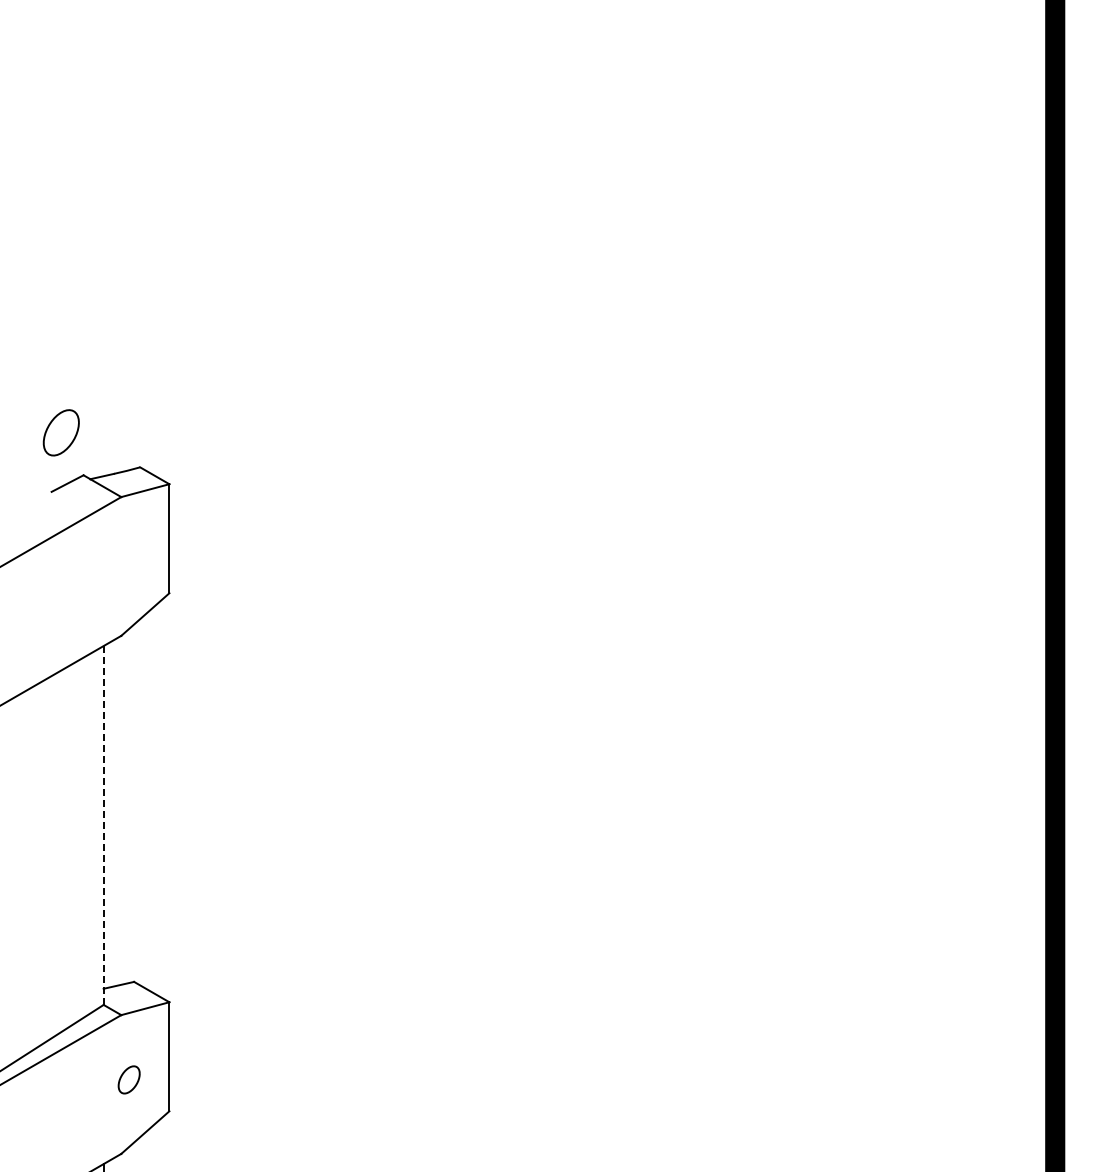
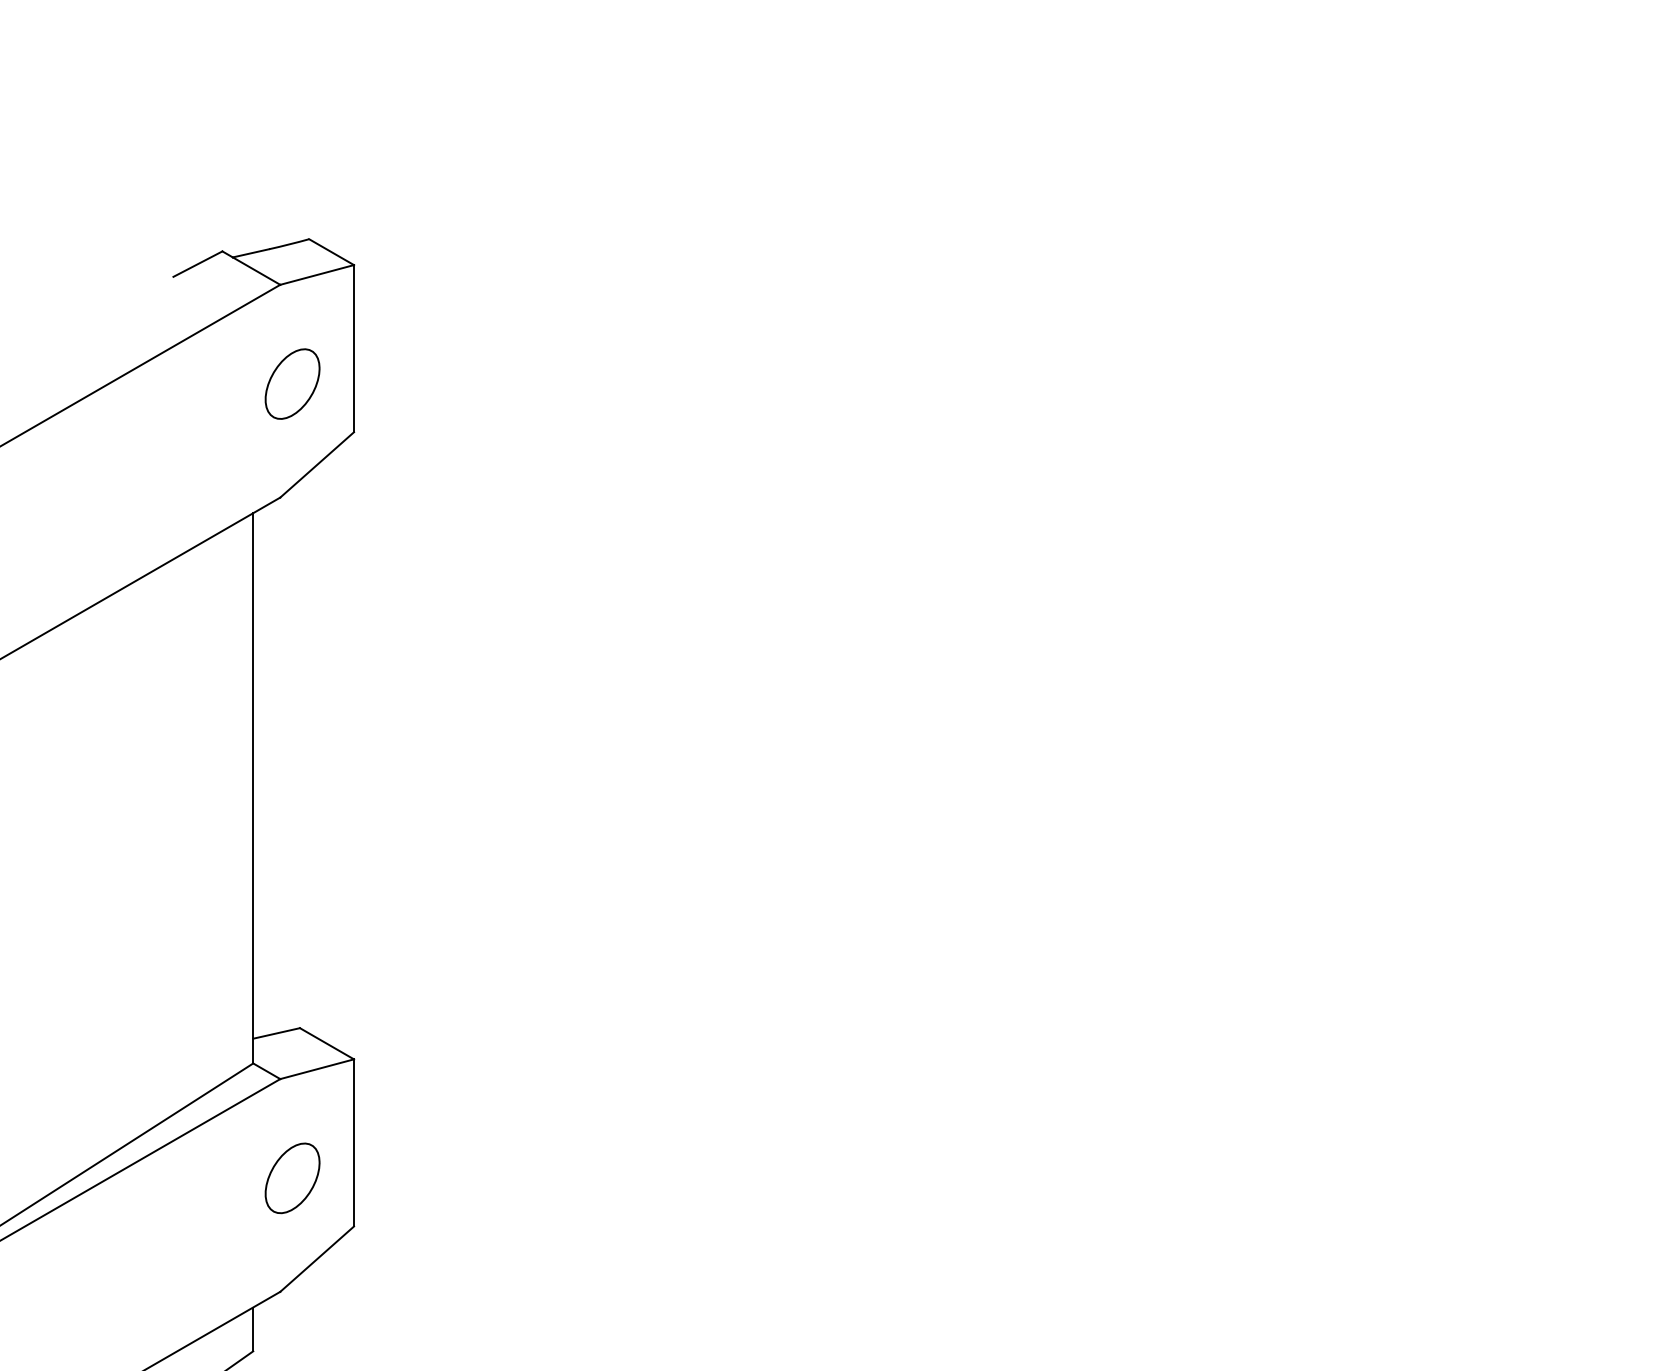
part: (60, 432) -> (291, 383), moved
line: (103, 825) -> (252, 788), dashed -> solid
part: (128, 1079) -> (291, 1177), size x1.67

